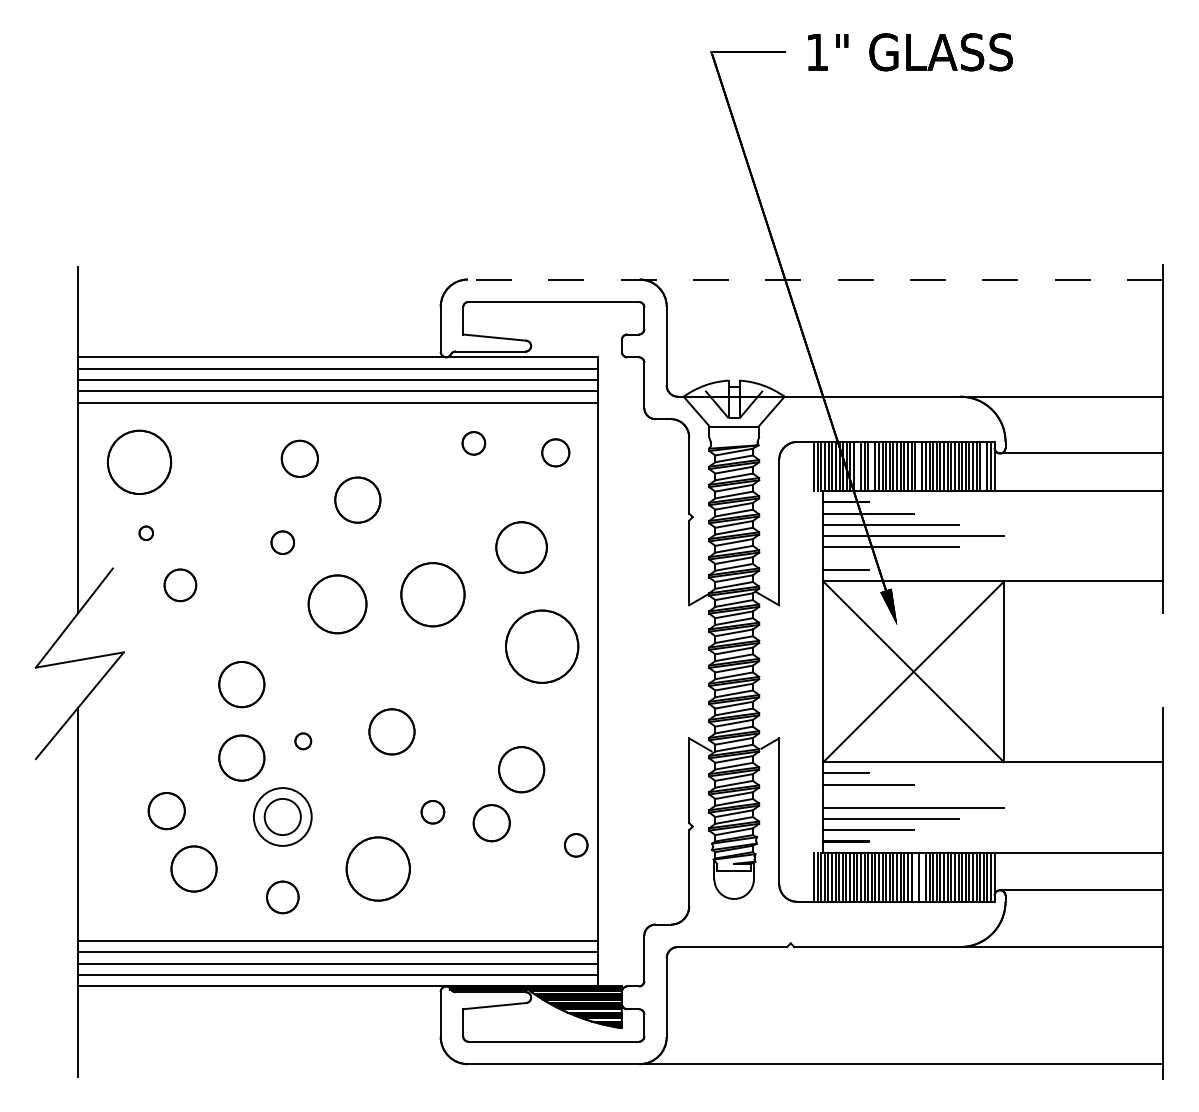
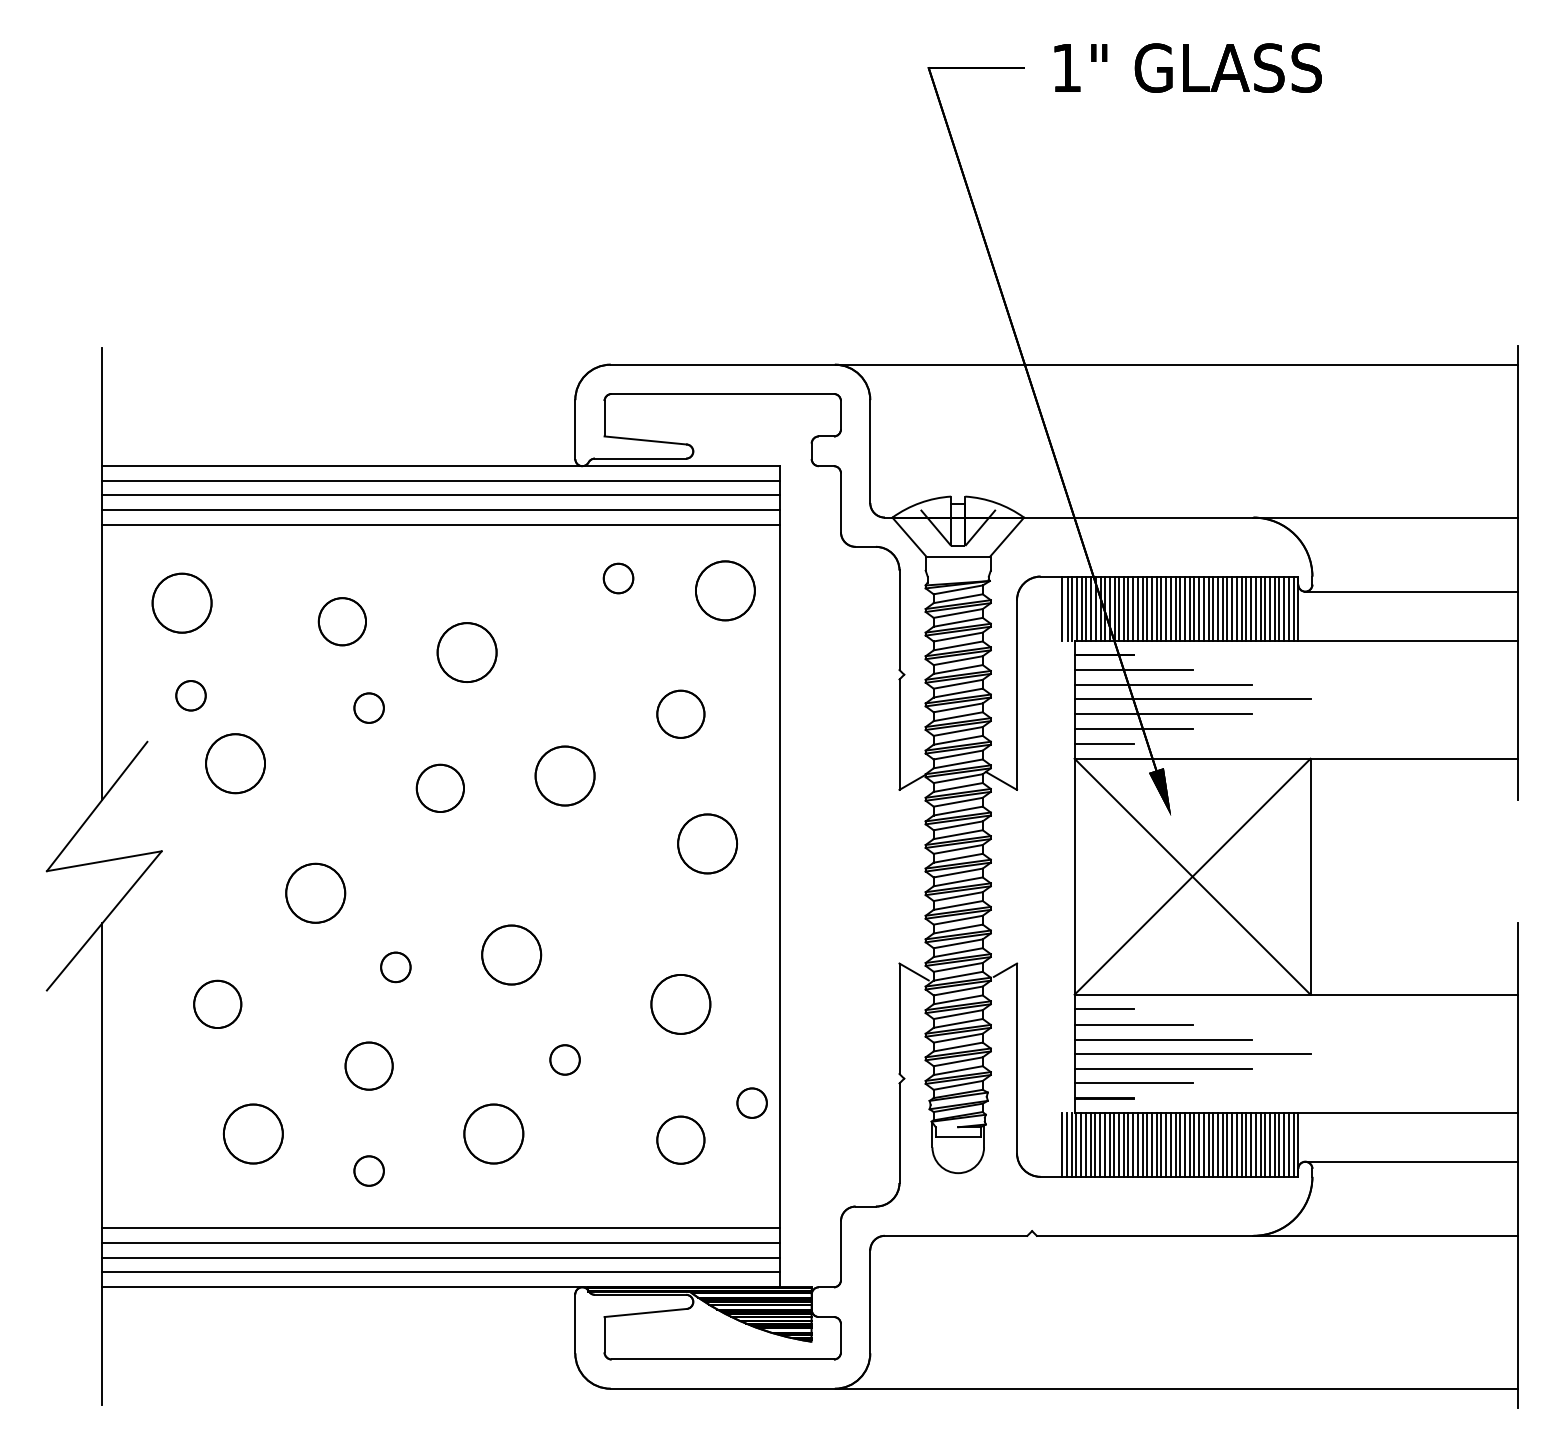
line: (815, 279) -> (1064, 364), dashed -> solid
part: (555, 452) -> (725, 590), size x1.67
circle: (299, 458) -> (341, 621), moved
part: (139, 461) -> (181, 602), size x0.71
line: (857, 466) -> (1119, 608), added
line: (871, 466) -> (1137, 608), added
line: (919, 466) -> (1199, 608), added
line: (984, 466) -> (1284, 608), added
circle: (145, 533) -> (190, 695), size x1.67
circle: (521, 546) -> (680, 713), size x0.71
line: (868, 558) -> (1133, 728), added
part: (180, 585) -> (235, 763), size x1.43
part: (432, 594) -> (564, 775), size x0.71
circle: (336, 603) -> (439, 787), size x0.62
part: (542, 646) -> (707, 843), size x0.62
part: (302, 741) -> (395, 967), size x1.43
part: (241, 757) -> (315, 988), removed
line: (890, 796) -> (1162, 1039), added
circle: (166, 810) -> (217, 1003), moved
circle: (282, 816) -> (368, 1065), size x0.62
circle: (491, 822) -> (680, 1139), moved
part: (378, 868) -> (493, 1133), size x0.71
line: (915, 877) -> (1194, 1144), added
line: (922, 877) -> (1203, 1144), added
circle: (282, 896) -> (368, 1170), size x0.71

